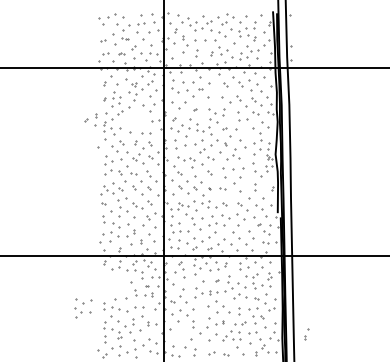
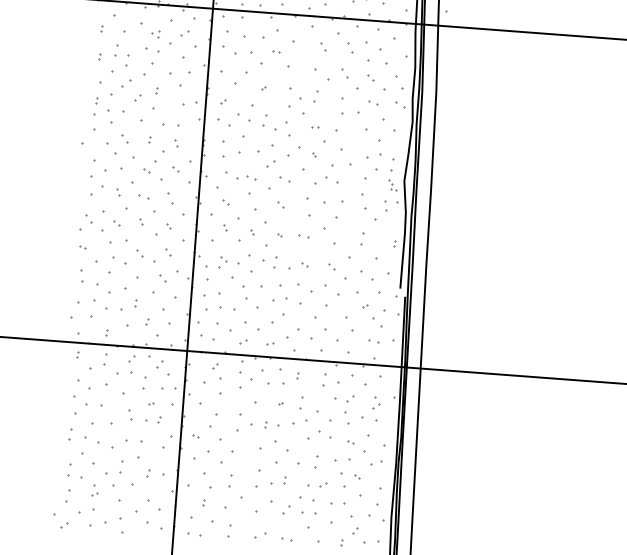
part: (90, 119) -> (145, 97), moved
part: (83, 308) -> (90, 398), moved
part: (306, 334) -> (205, 496), moved

